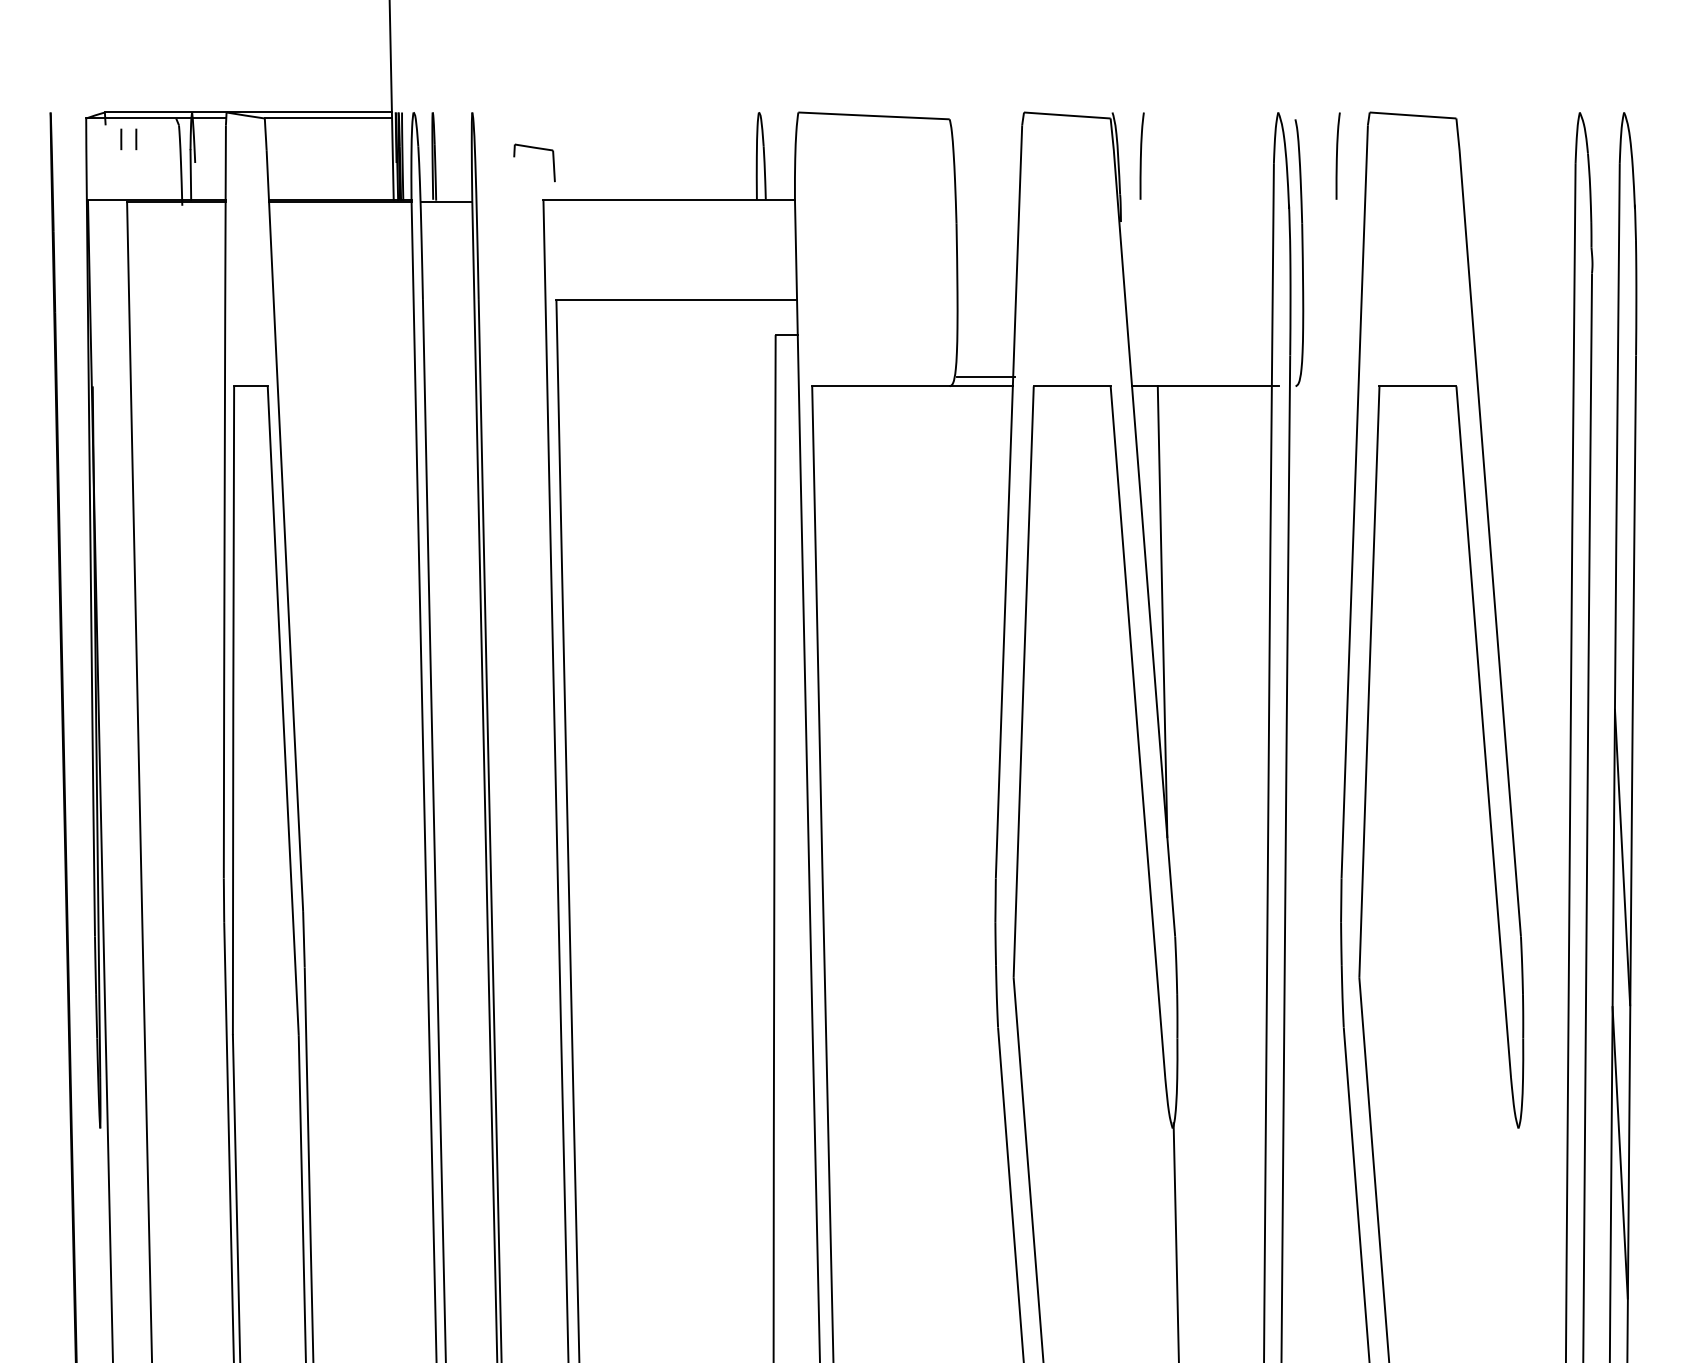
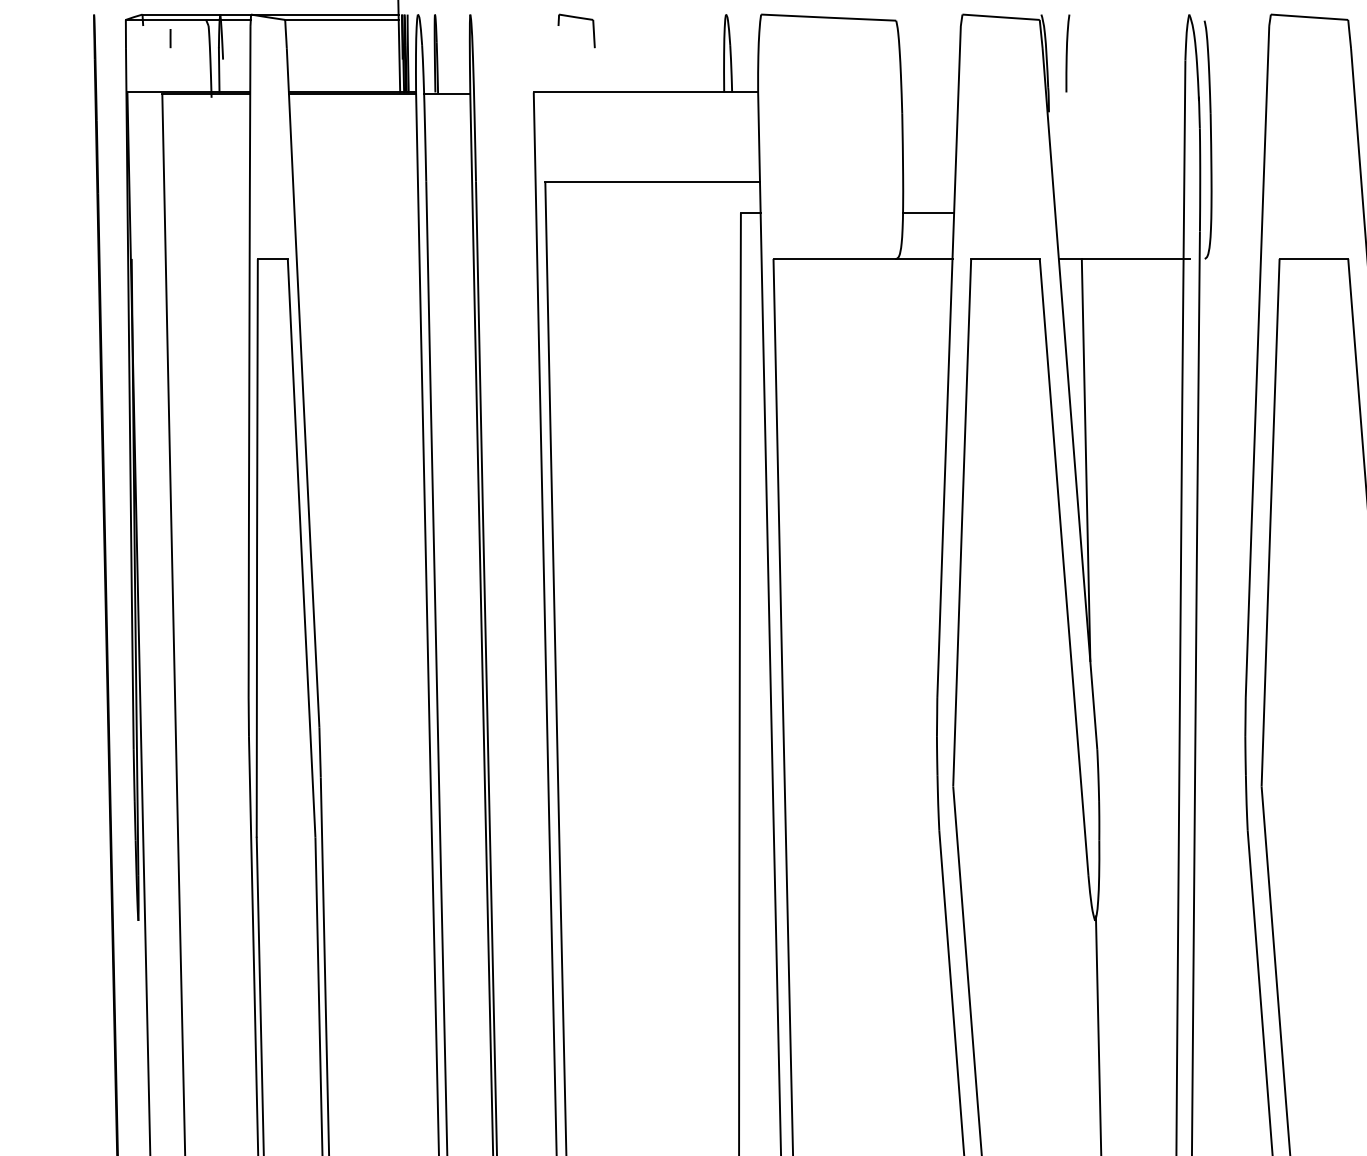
line: (121, 139) -> (157, 38), removed
part: (538, 149) -> (580, 19), moved
line: (1337, 155) -> (1242, 52), removed
line: (985, 377) -> (928, 213), moved

